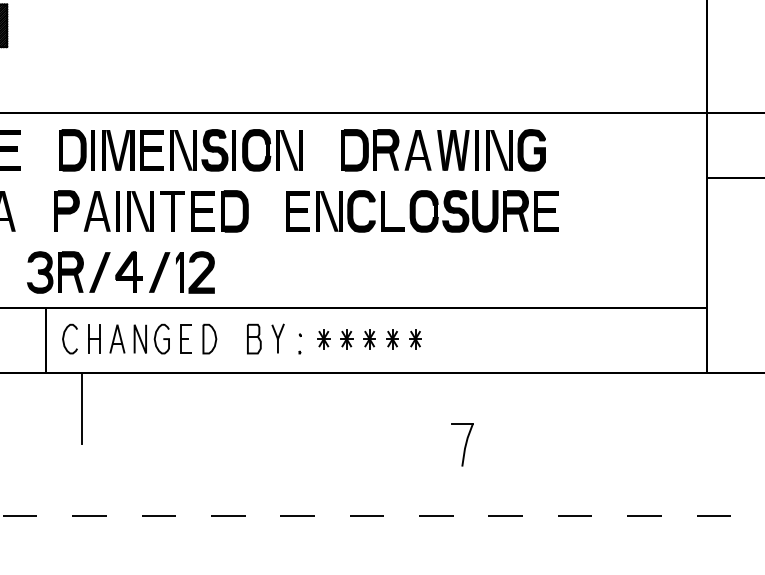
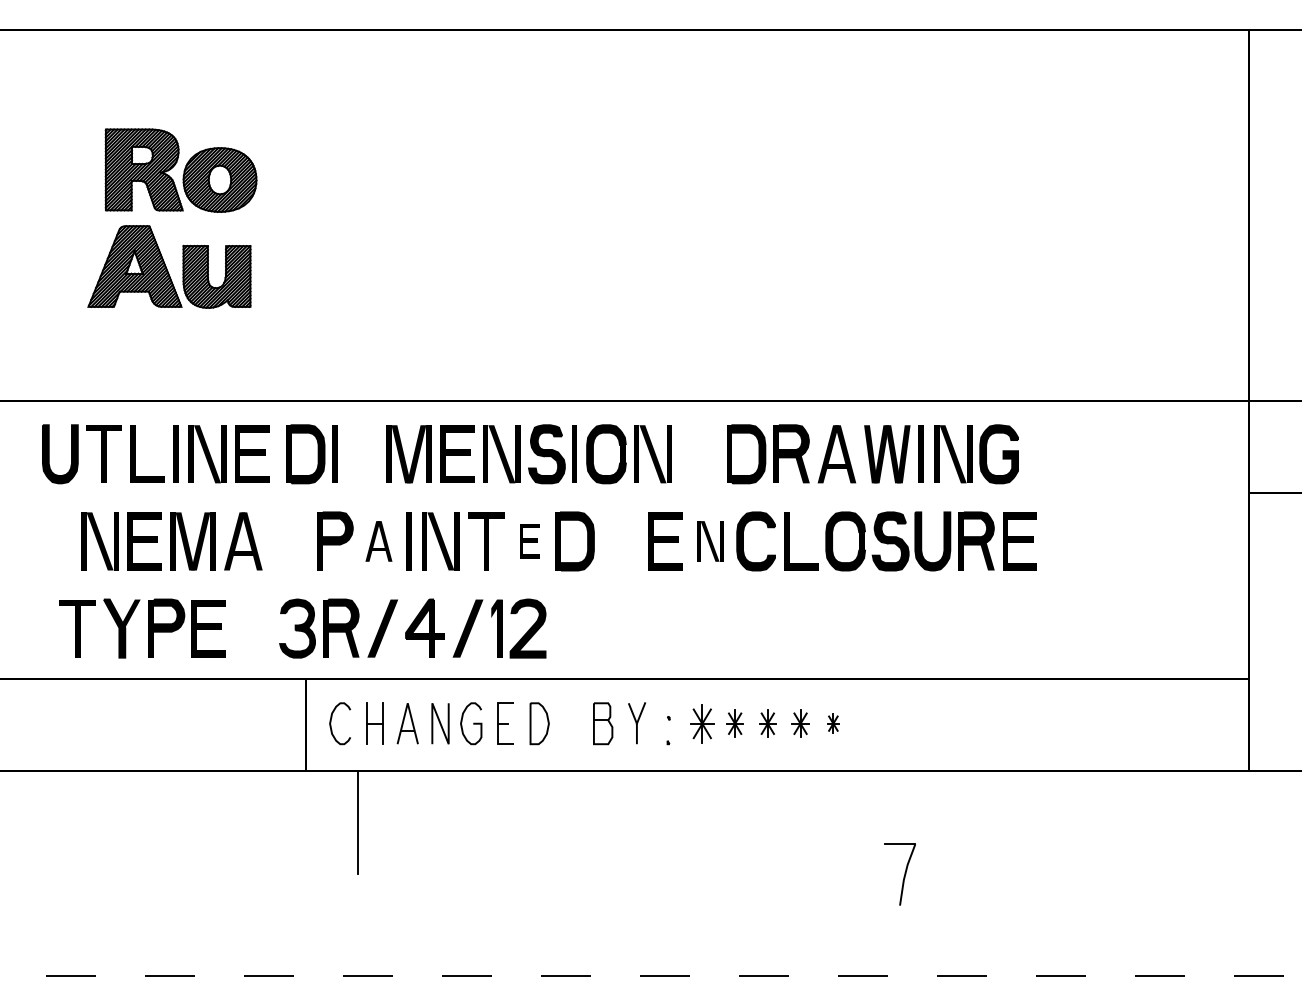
part: (76, 150) -> (311, 454), moved
part: (96, 211) -> (378, 541), size x0.7
part: (202, 211) -> (529, 541), size x0.6
part: (328, 211) -> (709, 541), size x0.7
part: (323, 338) -> (702, 723), size x1.4
part: (415, 338) -> (833, 723), size x0.7

